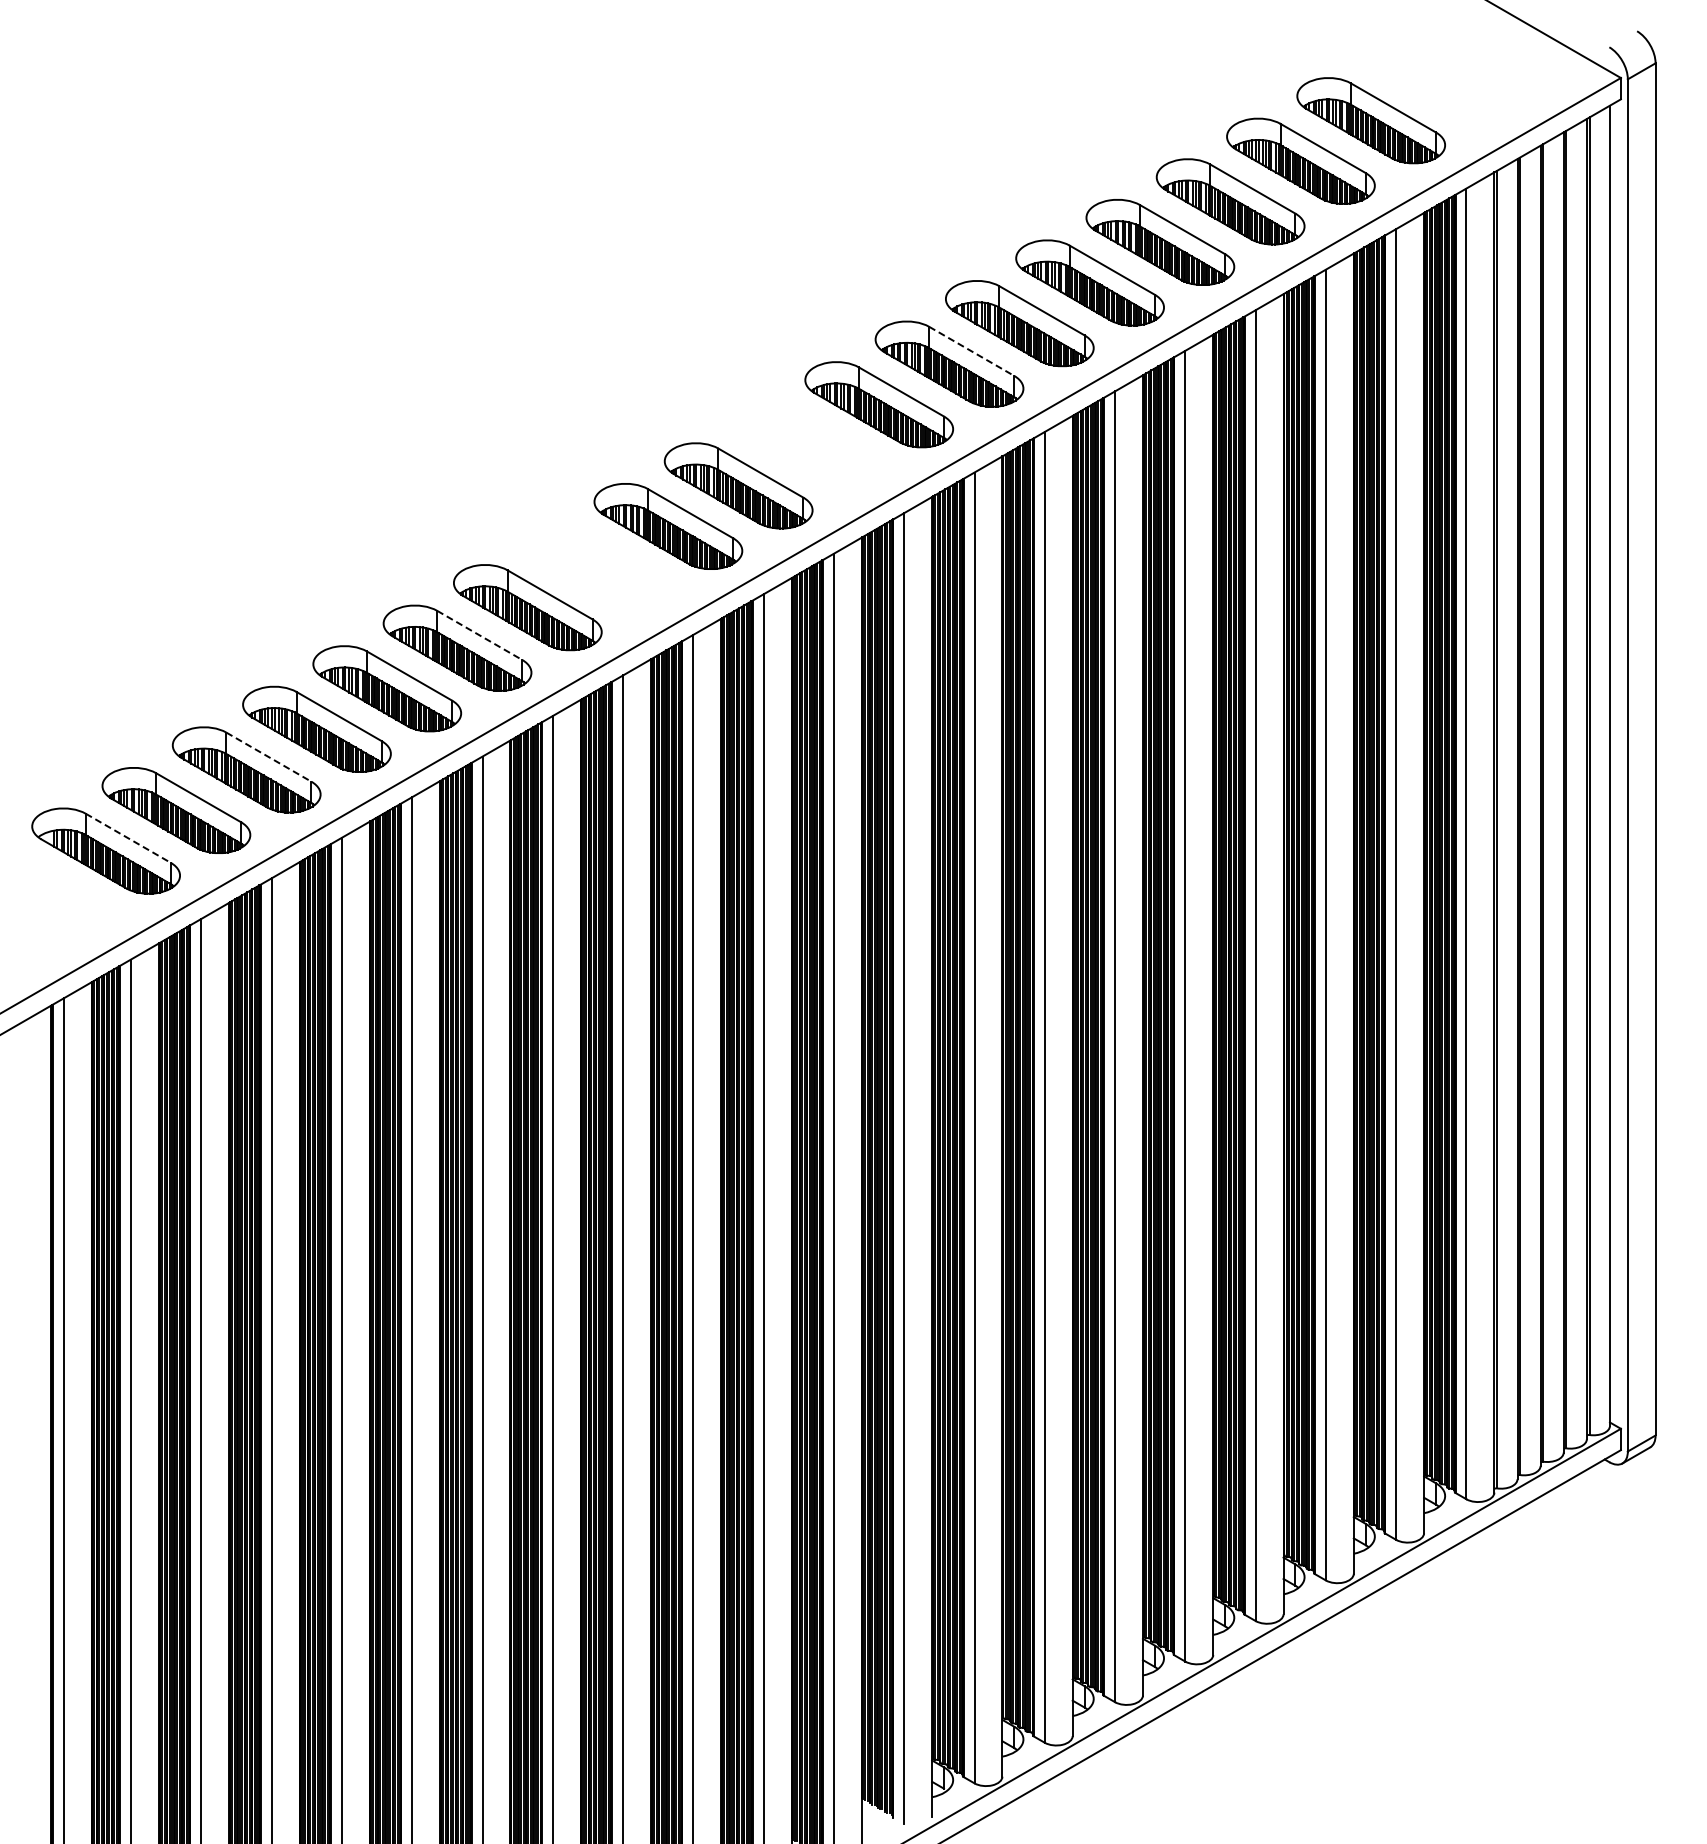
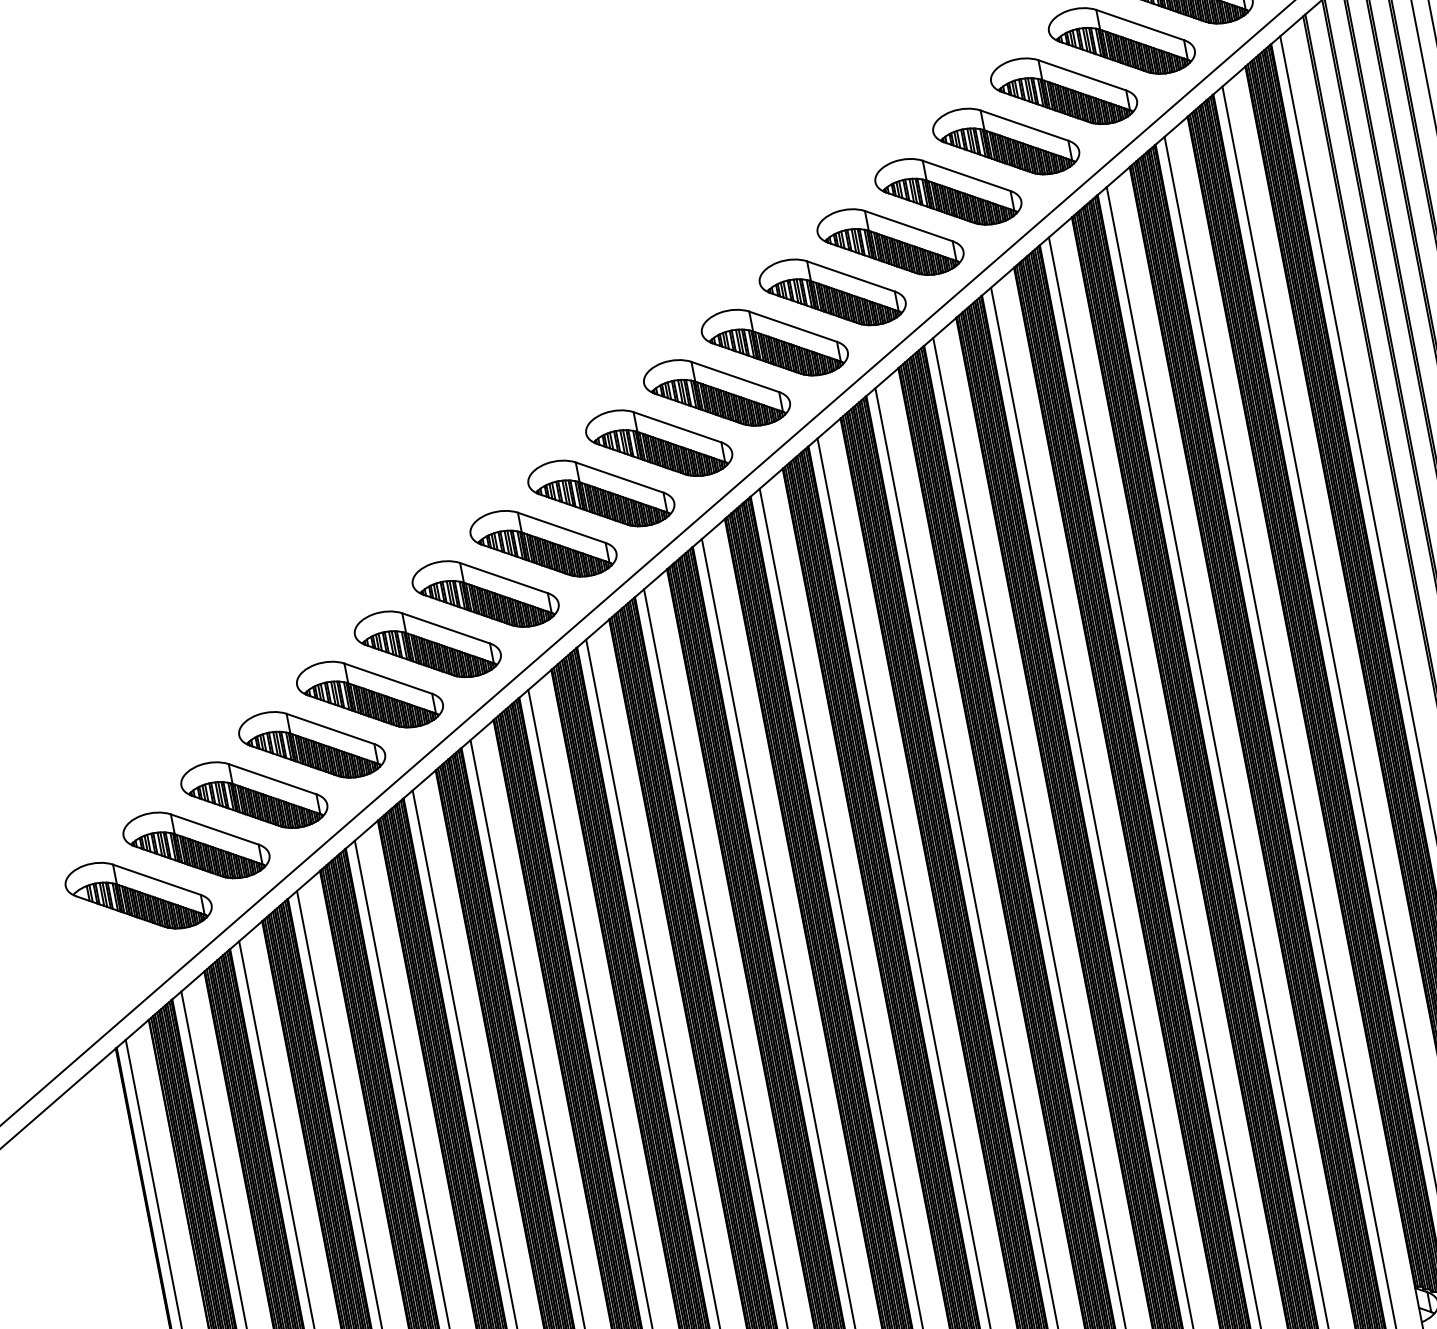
line: (972, 351) -> (851, 276), dashed -> solid
part: (808, 444) -> (716, 392), added
part: (597, 566) -> (542, 543), added
line: (480, 635) -> (446, 628), dashed -> solid
line: (269, 757) -> (273, 779), dashed -> solid
line: (128, 838) -> (157, 879), dashed -> solid

